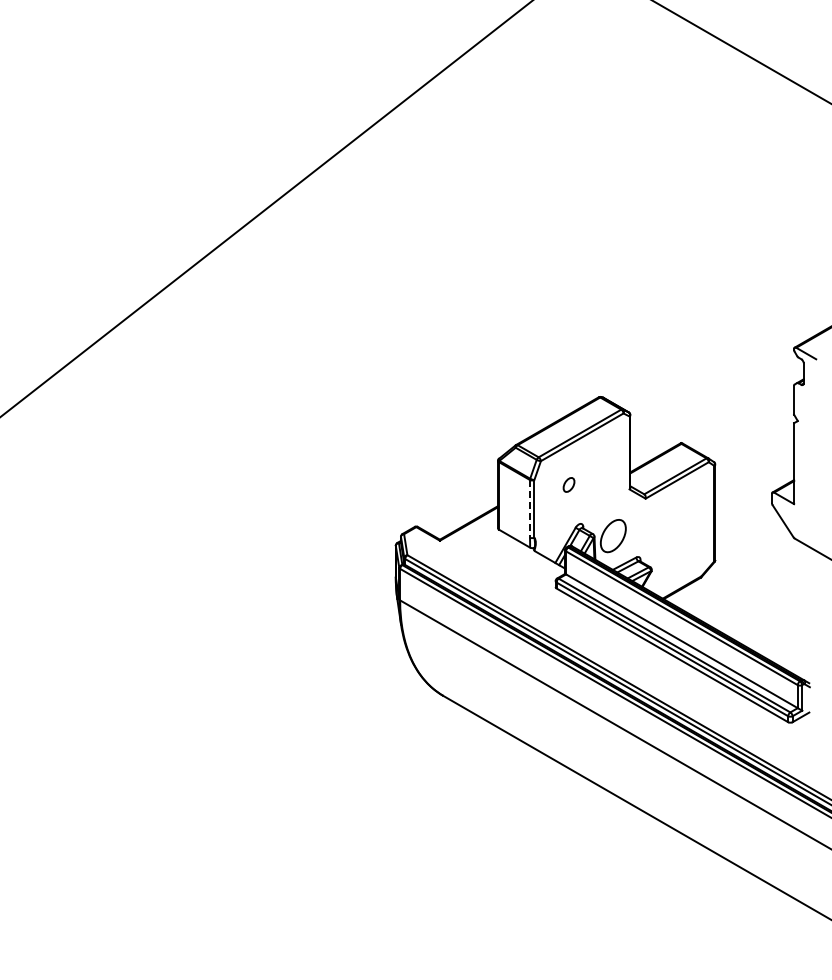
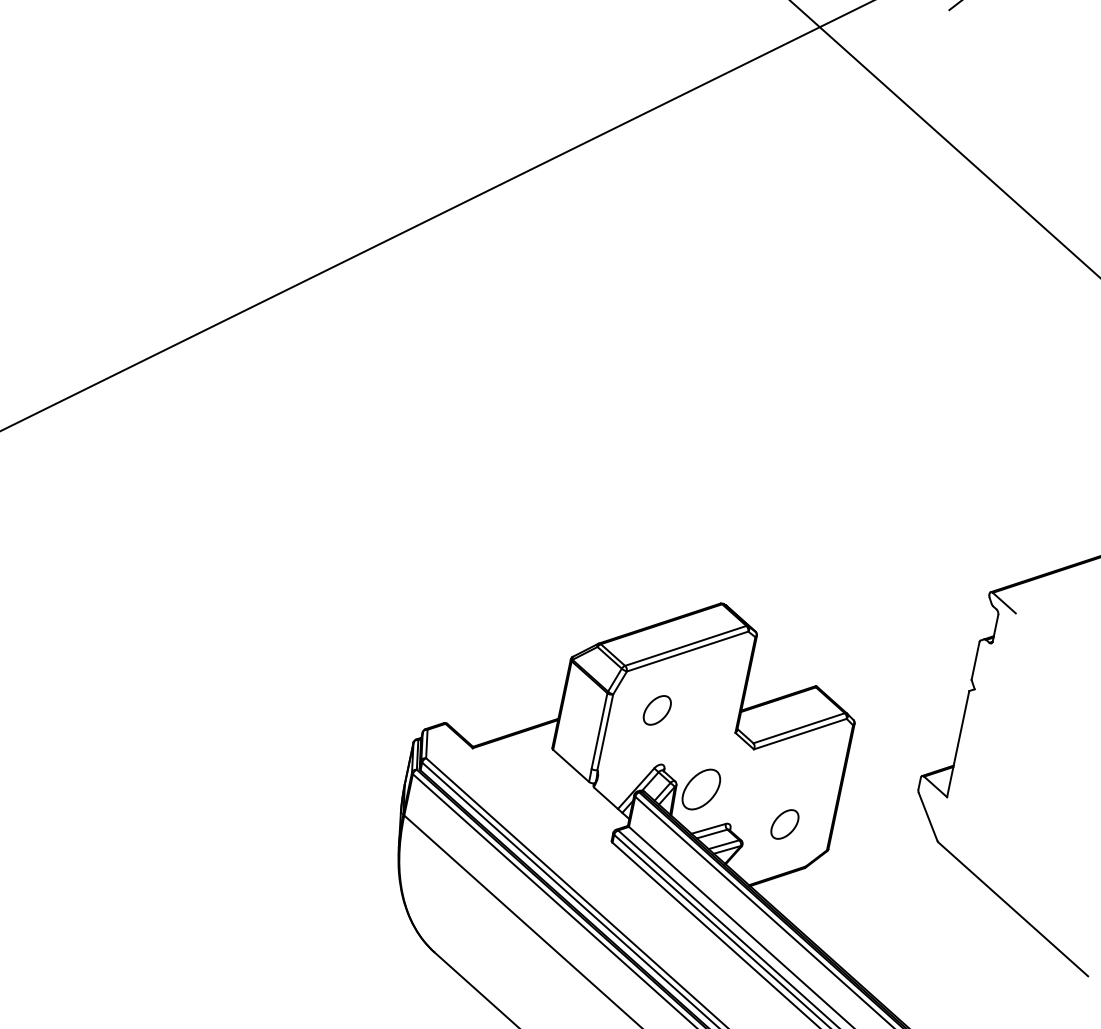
part: (568, 484) -> (656, 709), size x1.67
line: (529, 508) -> (599, 730), dashed -> solid
part: (679, 548) -> (784, 823), added

